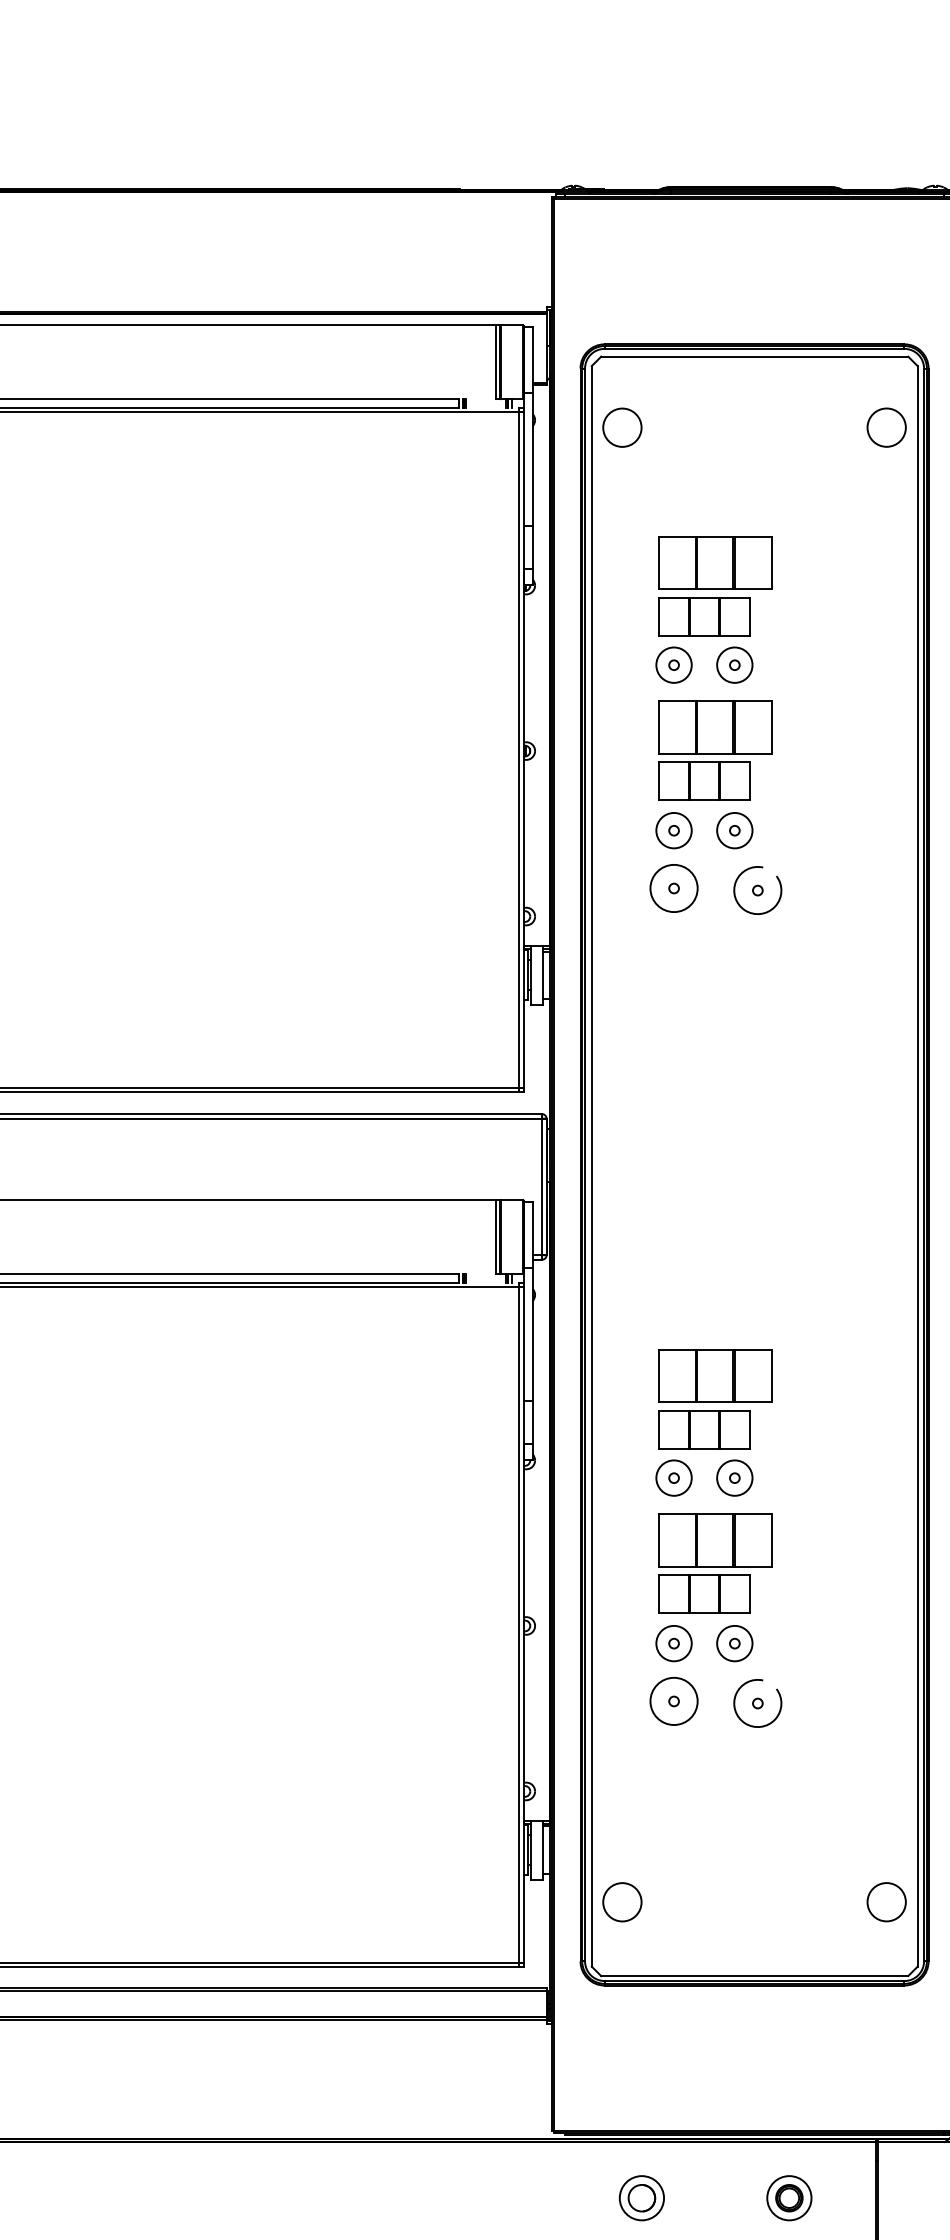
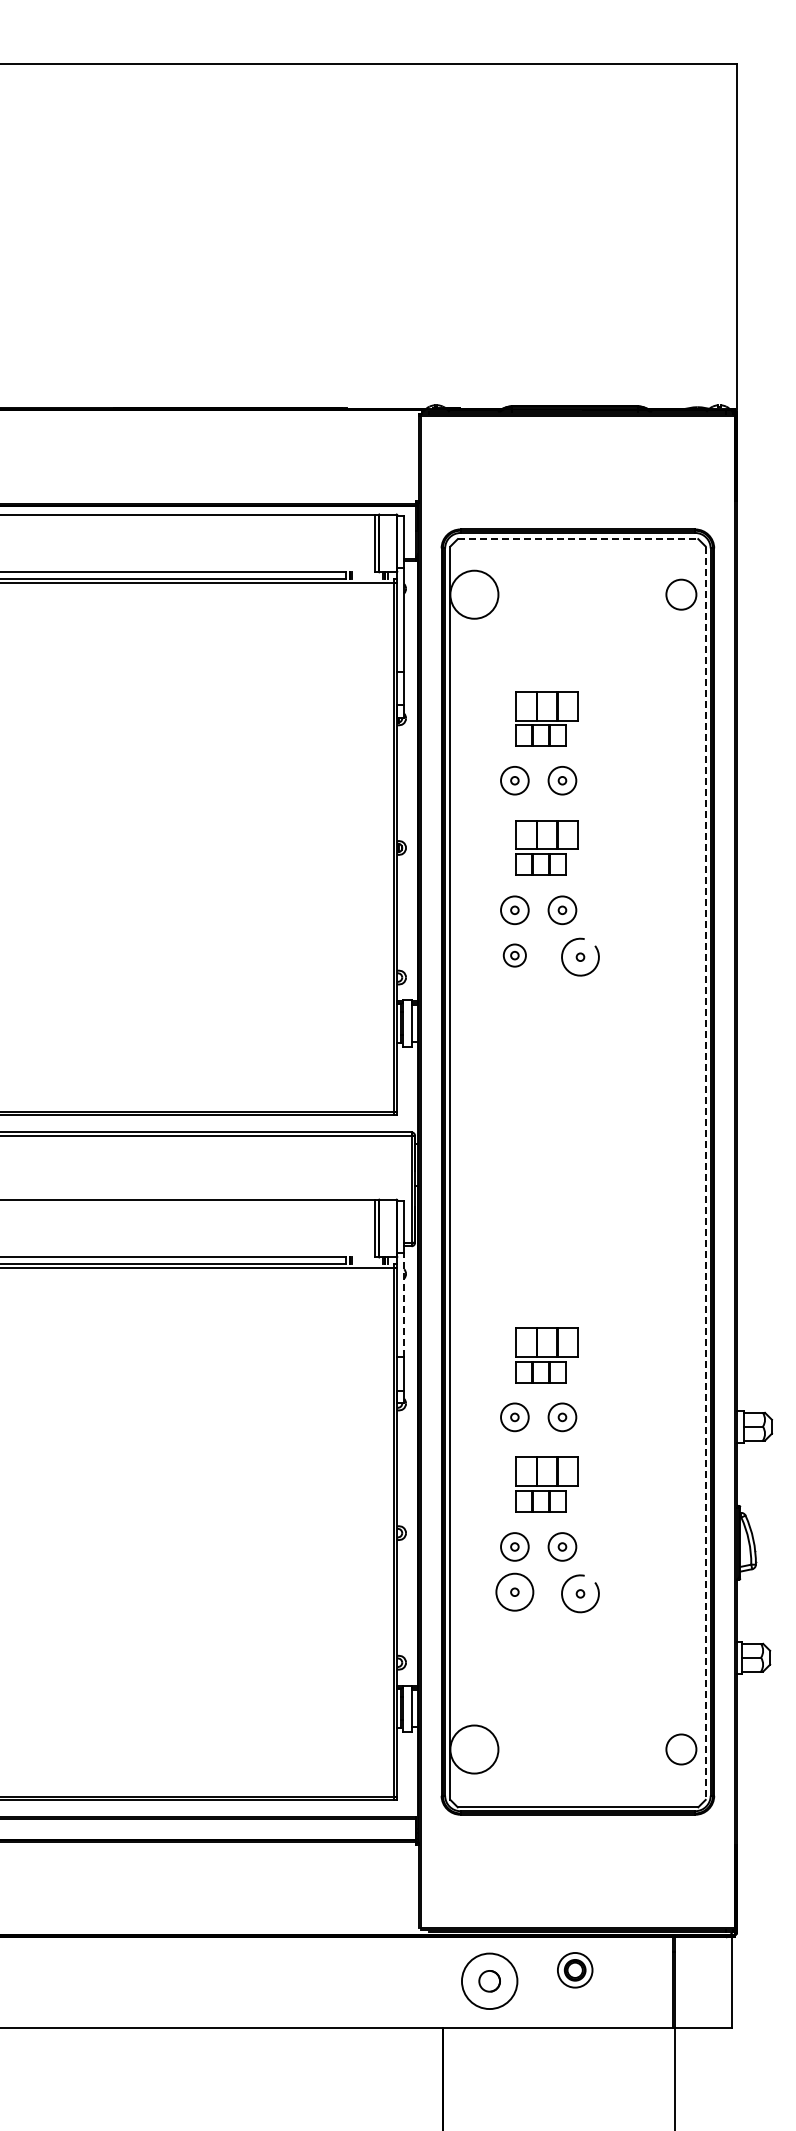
line: (755, 357) -> (578, 539), solid -> dashed
circle: (622, 427) -> (474, 594), size x1.6
part: (714, 585) -> (546, 718), size x0.7
part: (714, 750) -> (546, 847), size x0.7
circle: (673, 888) -> (514, 955), size x0.6
line: (917, 1166) -> (705, 1173), solid -> dashed
line: (533, 1334) -> (404, 1304), solid -> dashed
part: (714, 1399) -> (546, 1355), size x0.7
part: (714, 1563) -> (546, 1484), size x0.7
circle: (622, 1902) -> (474, 1749), size x1.6
circle: (641, 2197) -> (489, 1980), size x1.6
part: (789, 2198) -> (575, 1970), moved

